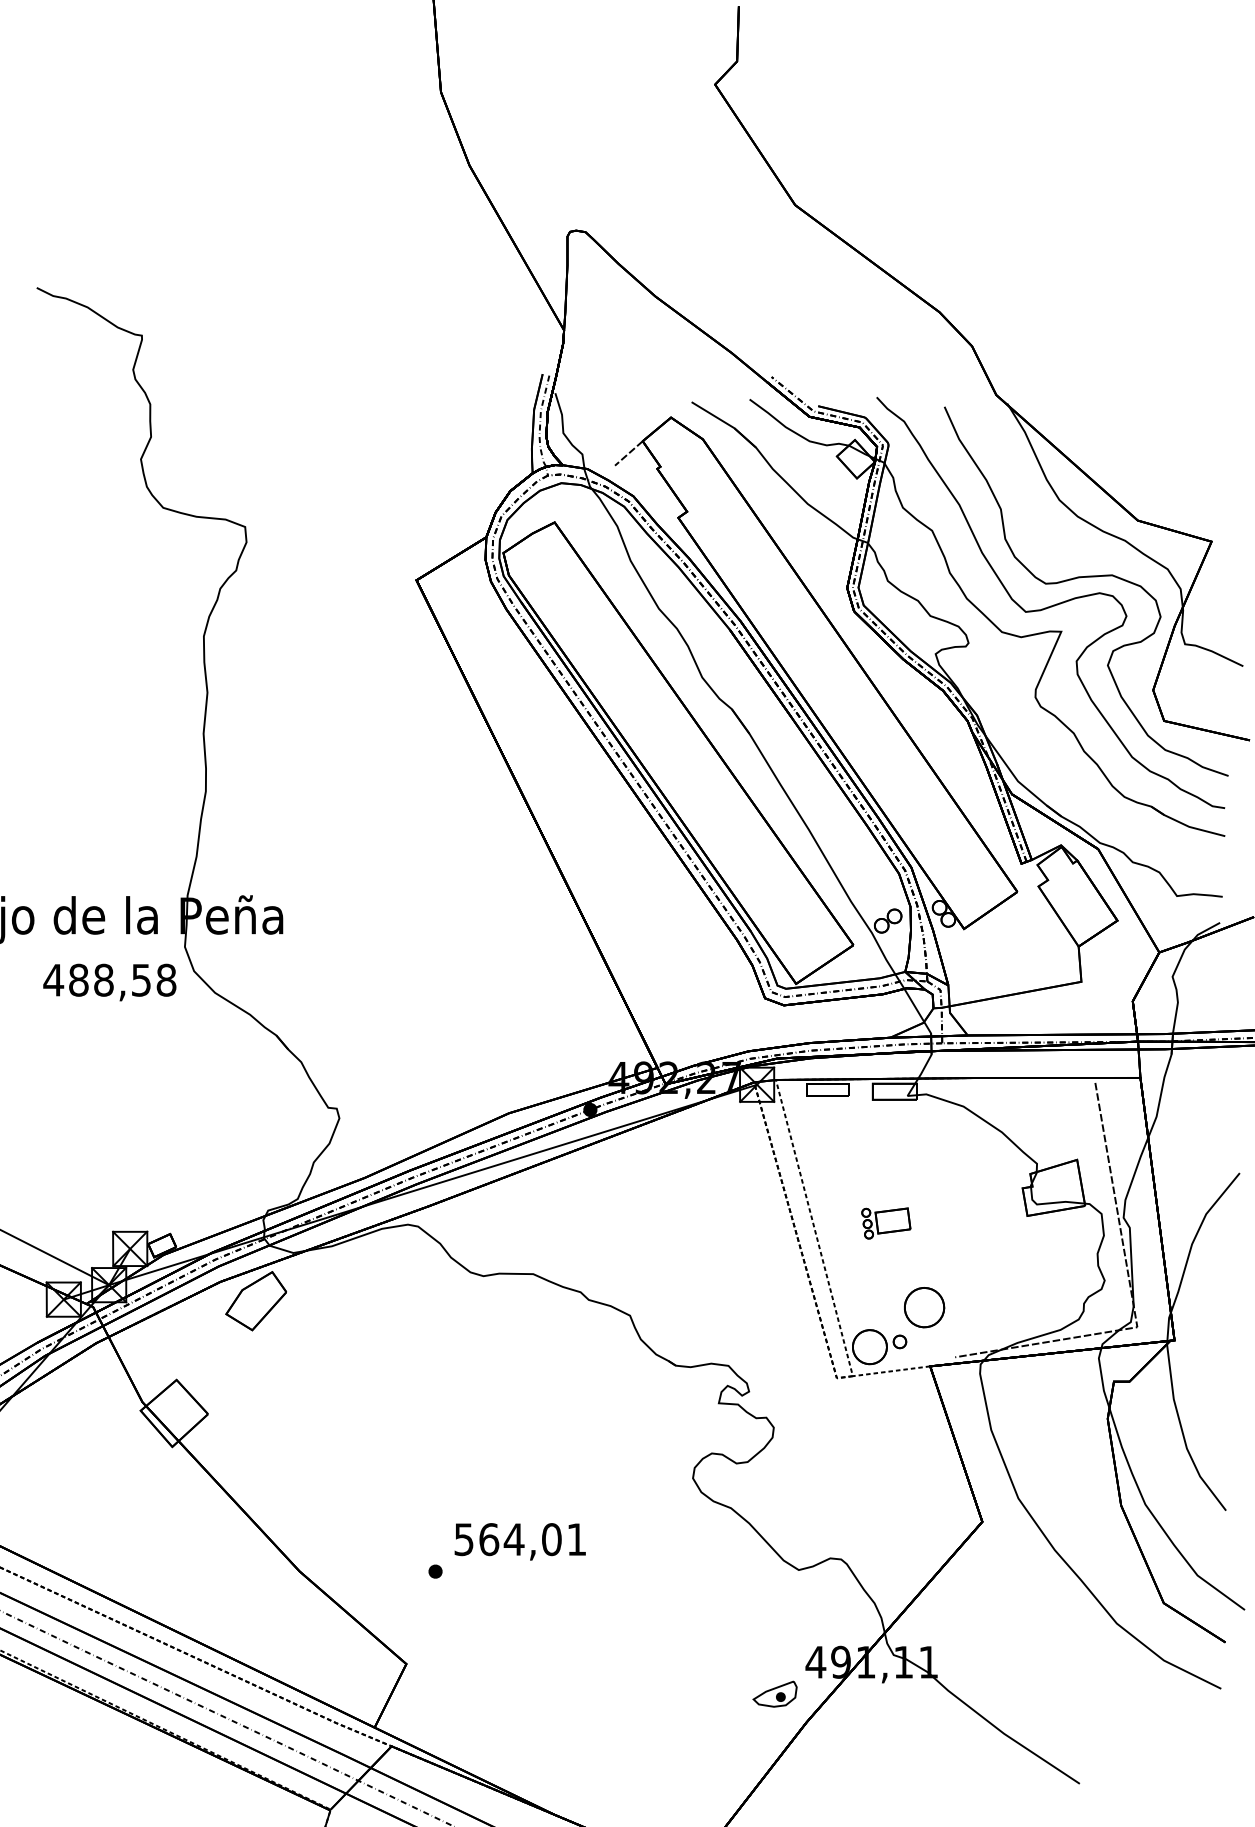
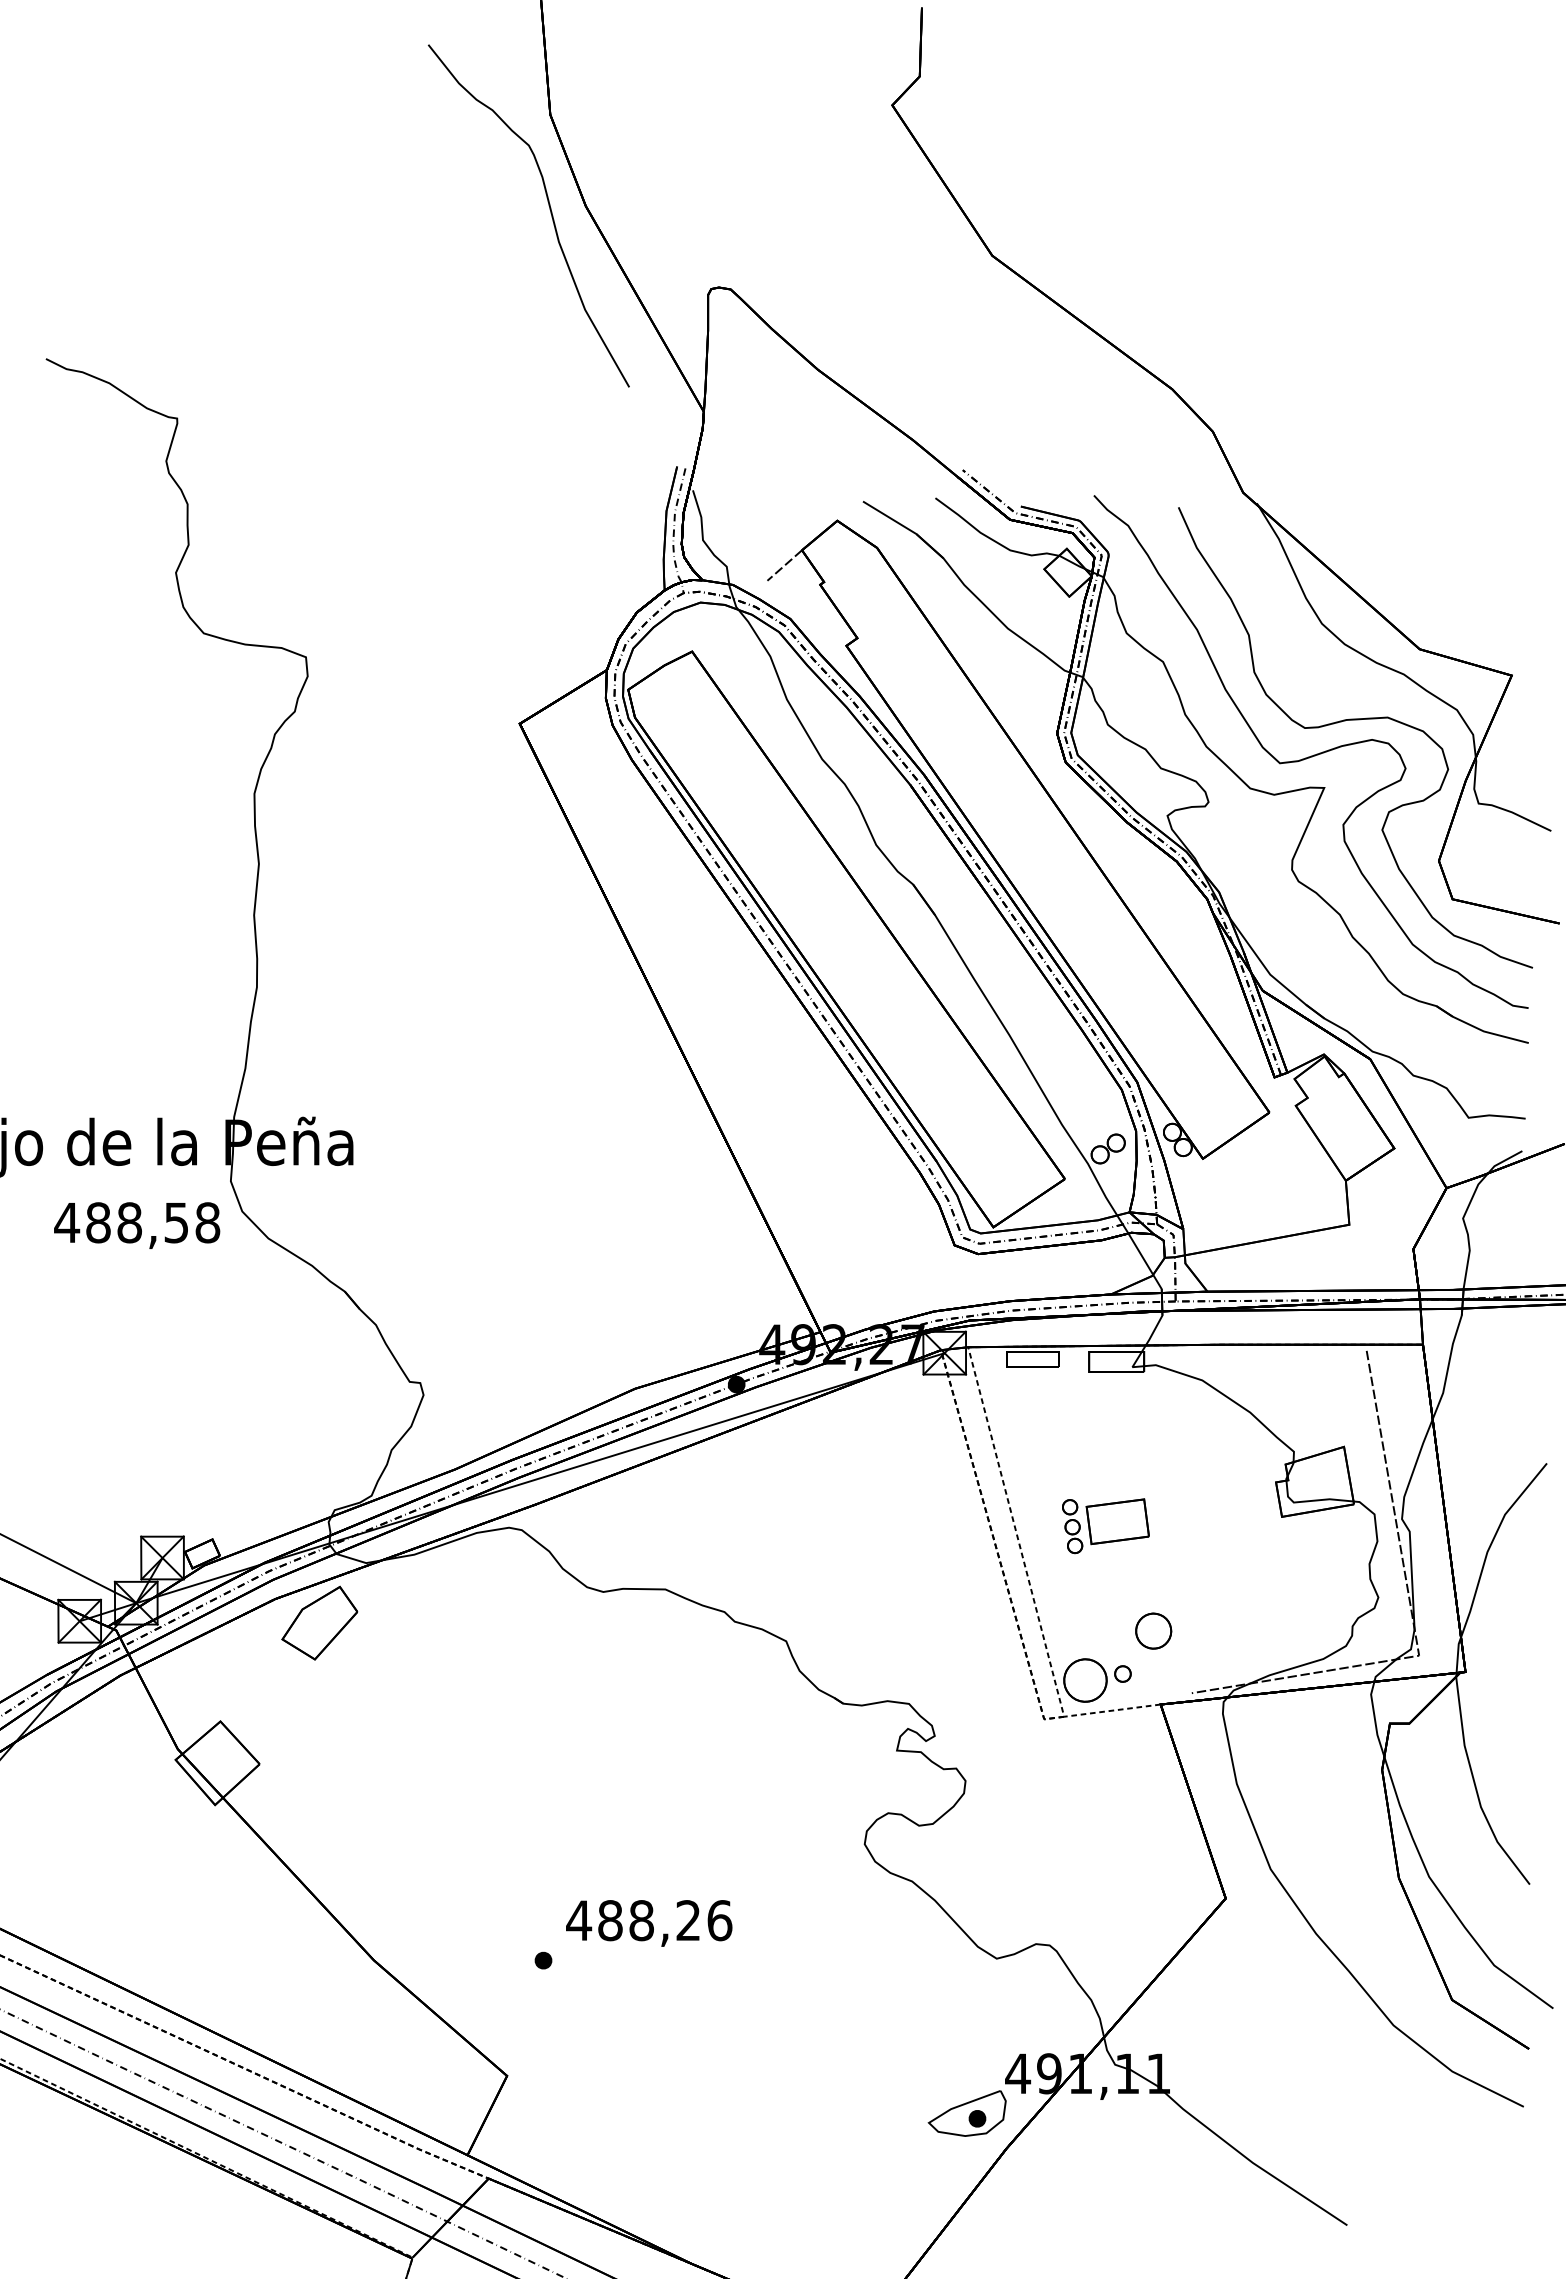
curve: (440, 168) -> (549, 209), added
part: (885, 1223) -> (1105, 1526), size x1.43
part: (924, 1307) -> (1153, 1630), size x0.71
text: (520, 1539) -> (649, 1920), 564,01 -> 488,26
part: (774, 1694) -> (966, 2113), size x1.43

